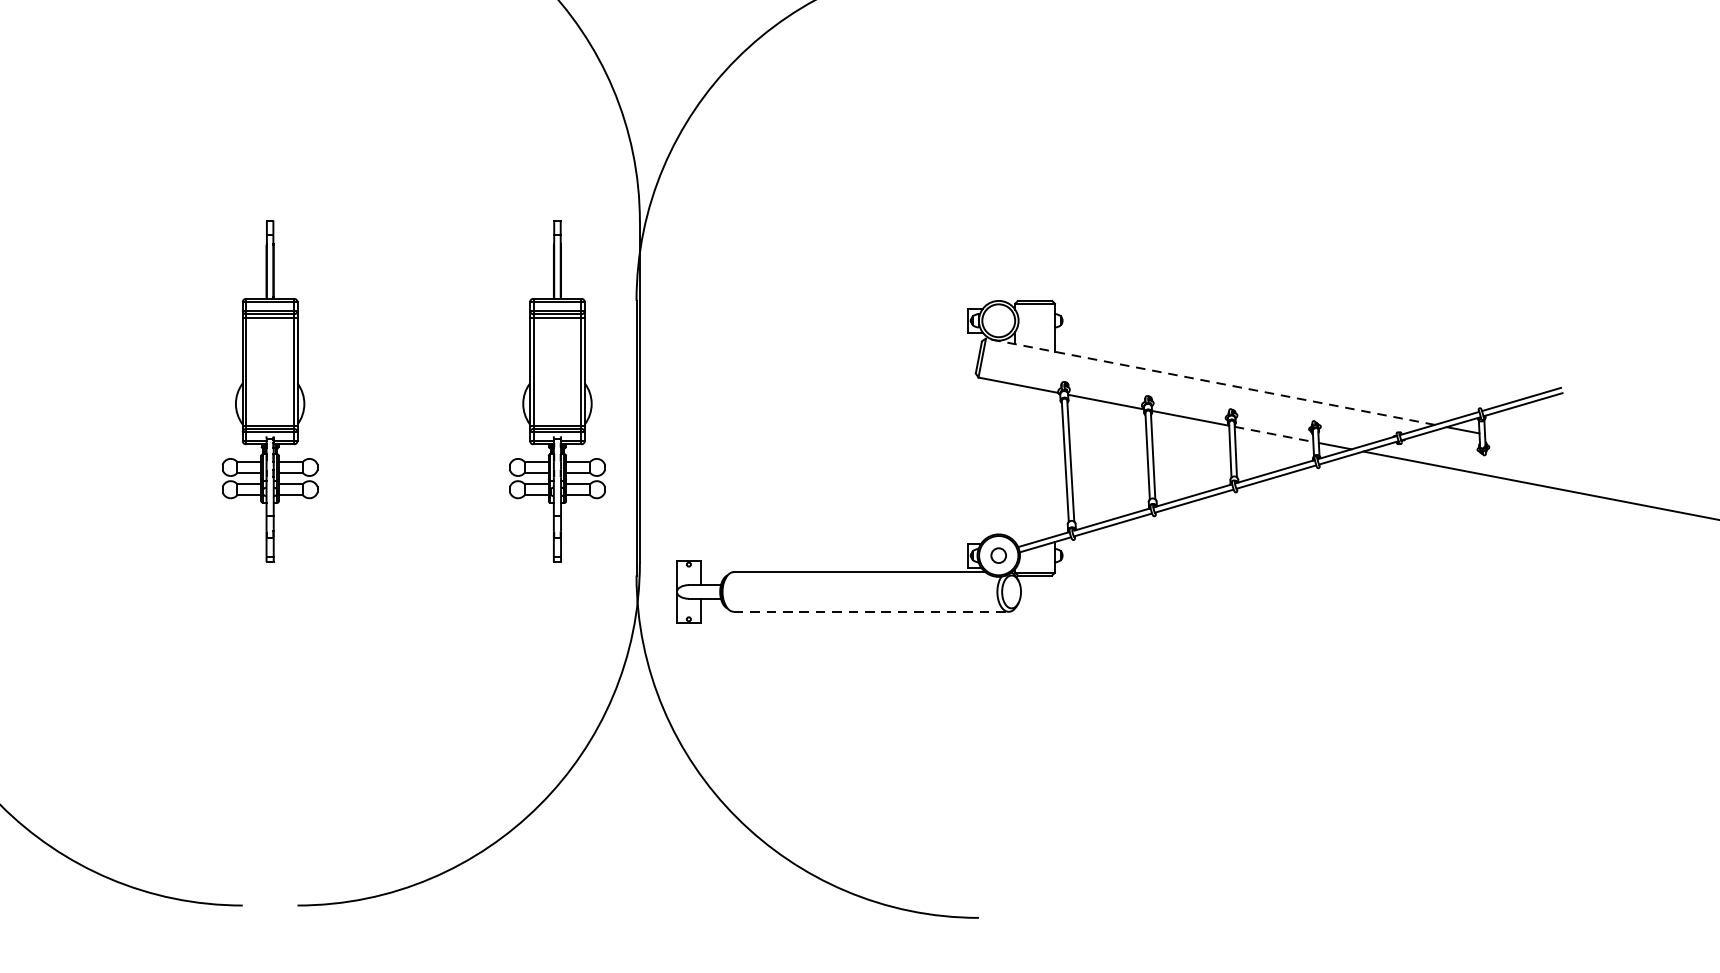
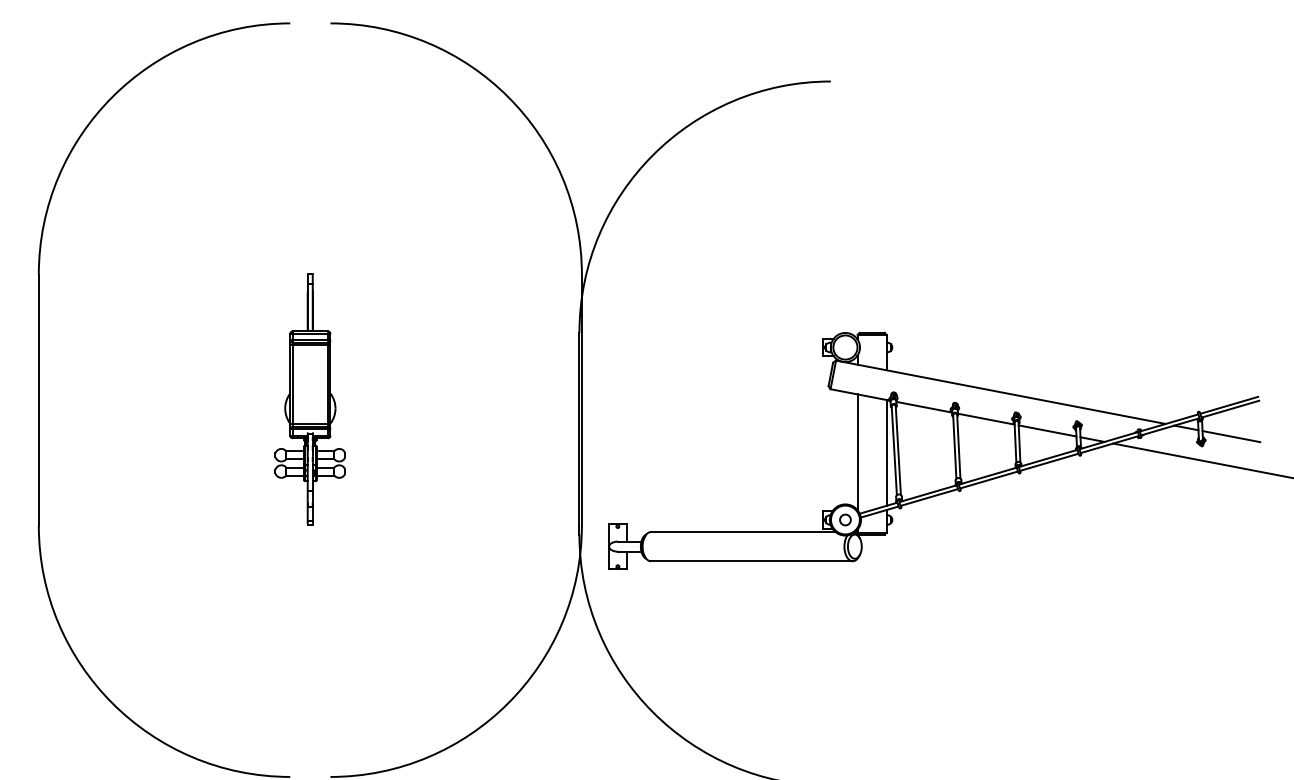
line: (1209, 382) -> (1000, 392), dashed -> solid
part: (556, 391) -> (520, 399), removed
line: (1275, 435) -> (1048, 431), dashed -> solid
line: (1524, 441) -> (1231, 436), added
line: (1015, 463) -> (857, 452), added
line: (1054, 463) -> (886, 452), added
line: (870, 612) -> (751, 561), dashed -> solid

